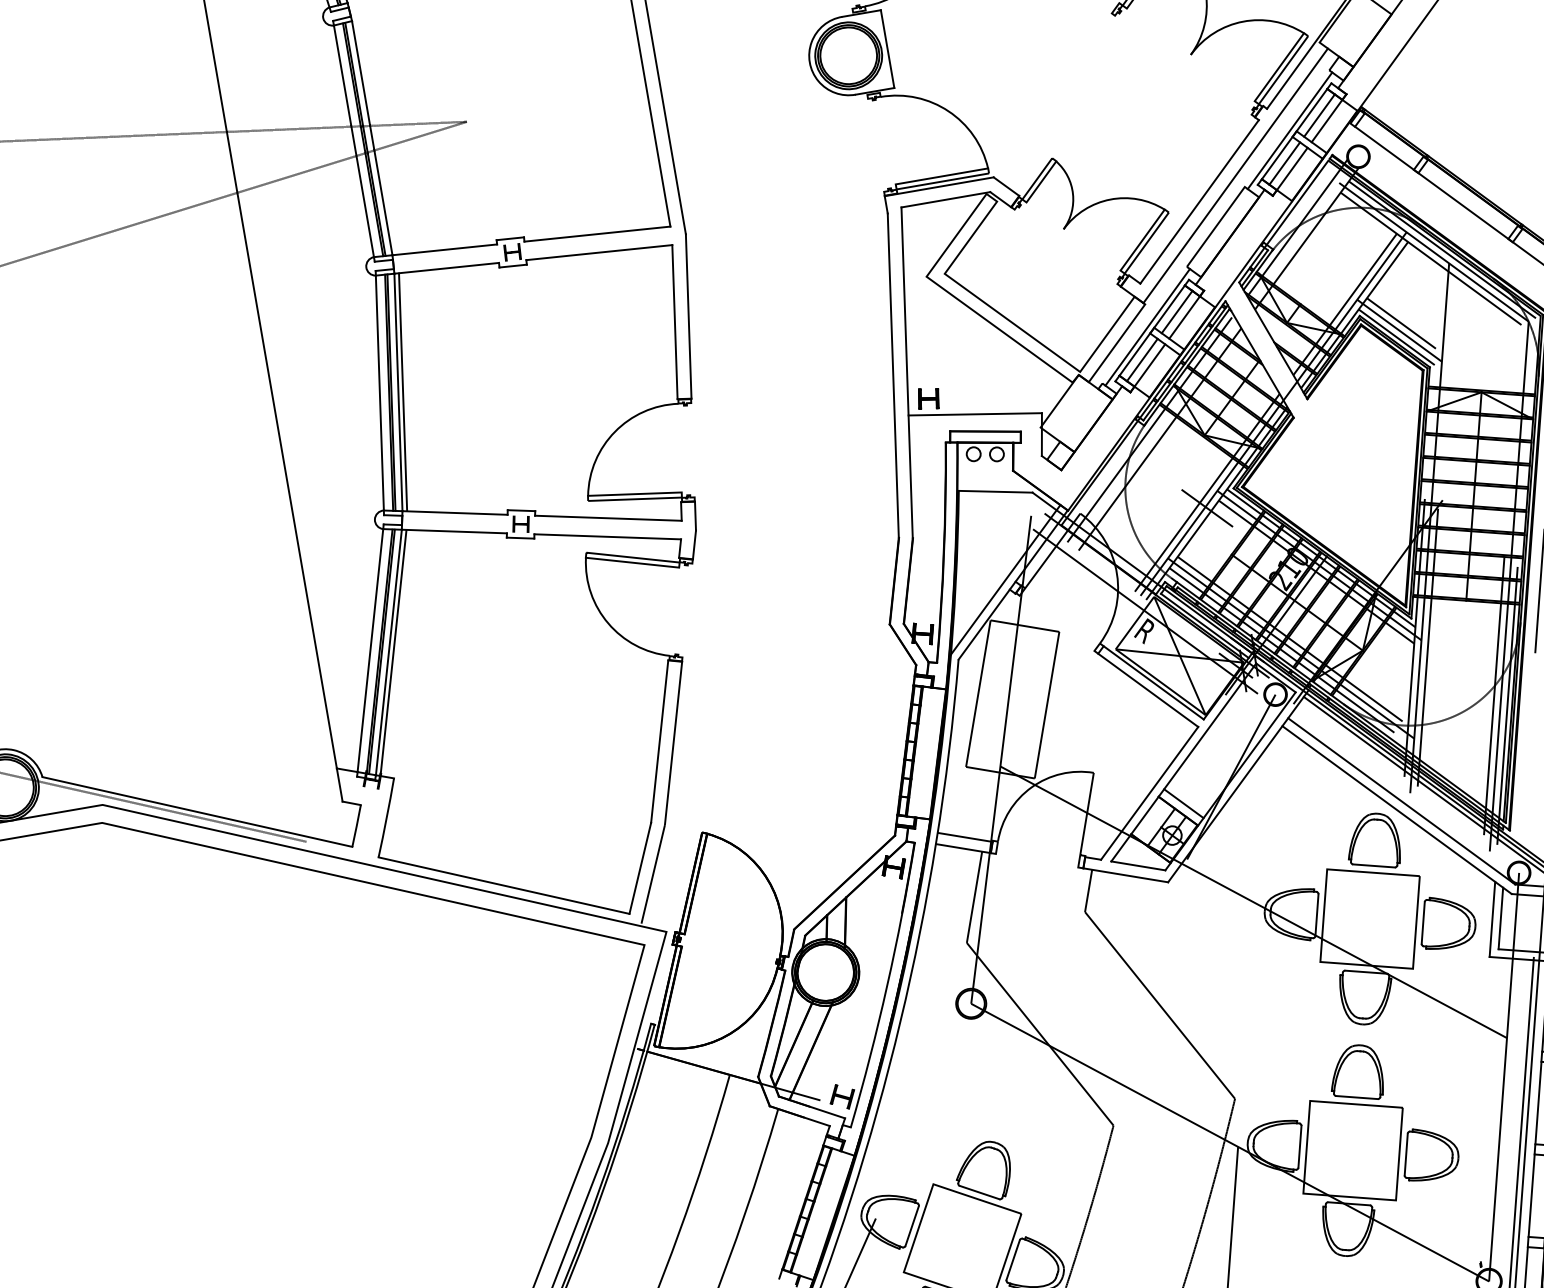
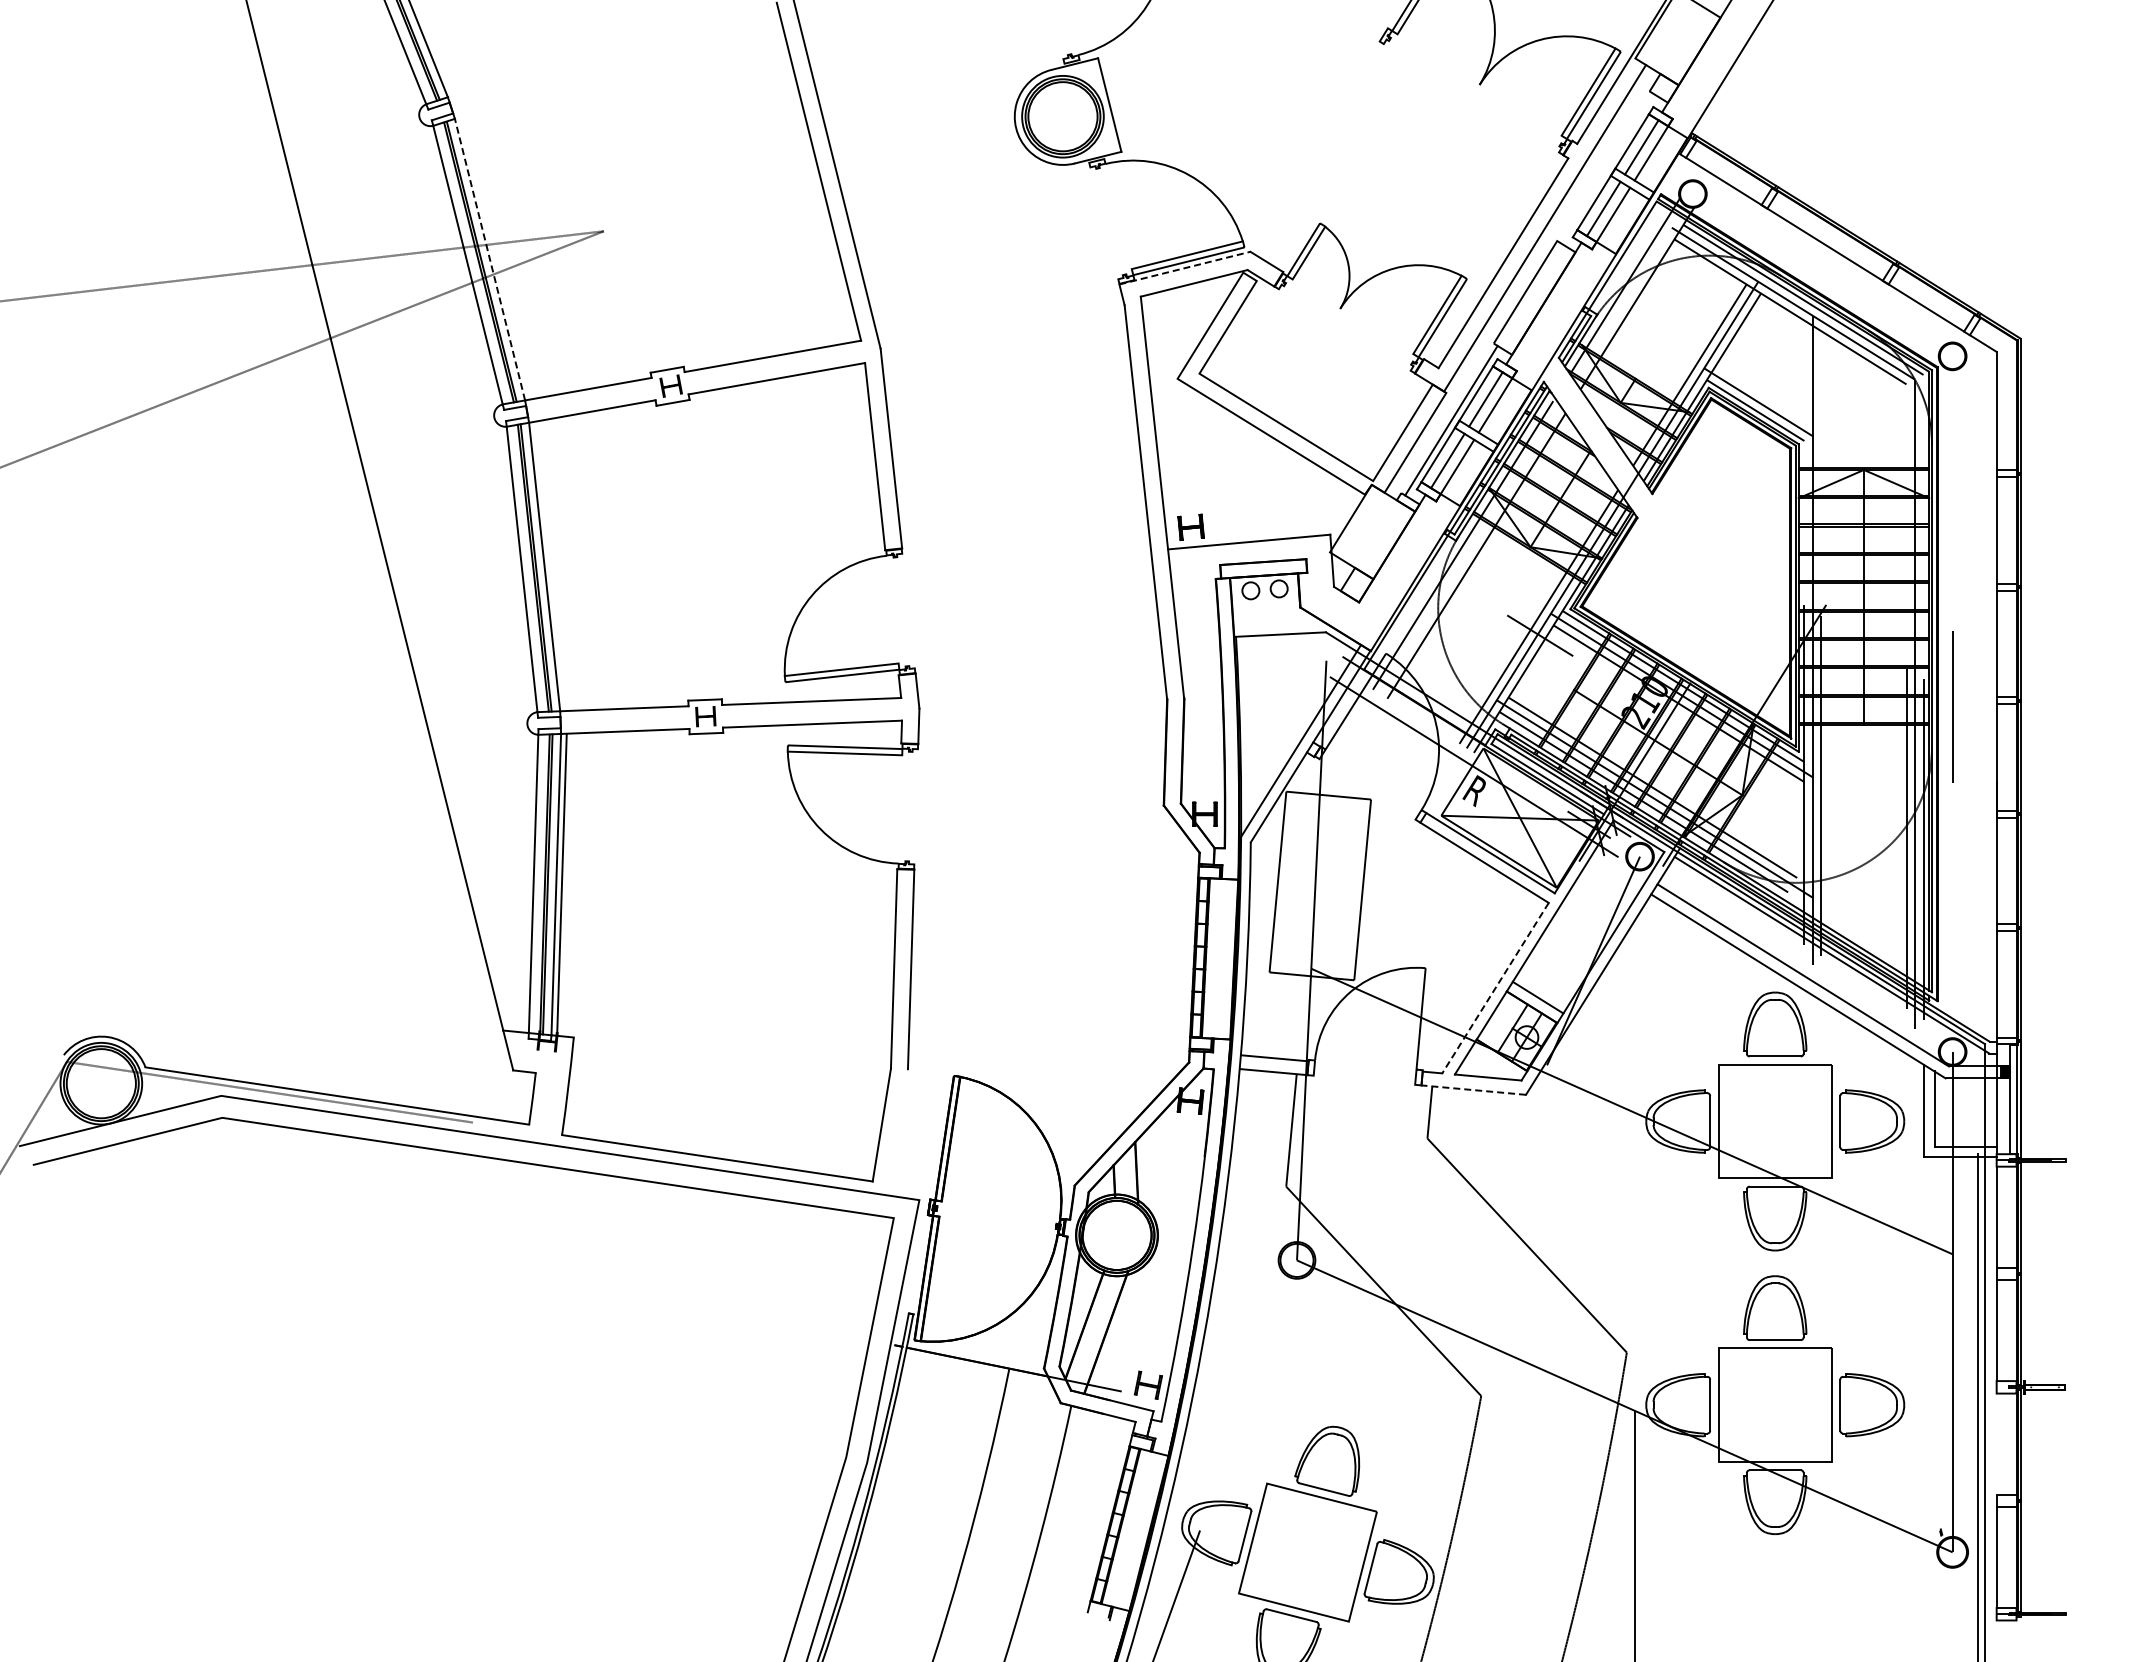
line: (1289, 130) -> (1606, 168), removed
line: (372, 138) -> (490, 259), solid -> dashed
line: (938, 187) -> (1184, 268), solid -> dashed
line: (1400, 322) -> (1759, 392), removed
line: (402, 392) -> (549, 566), removed
line: (1149, 793) -> (1495, 988), solid -> dashed
line: (652, 874) -> (897, 1131), removed
line: (1125, 875) -> (1473, 1090), solid -> dashed
line: (1531, 1195) -> (1996, 1443), removed

